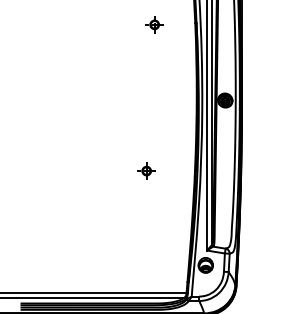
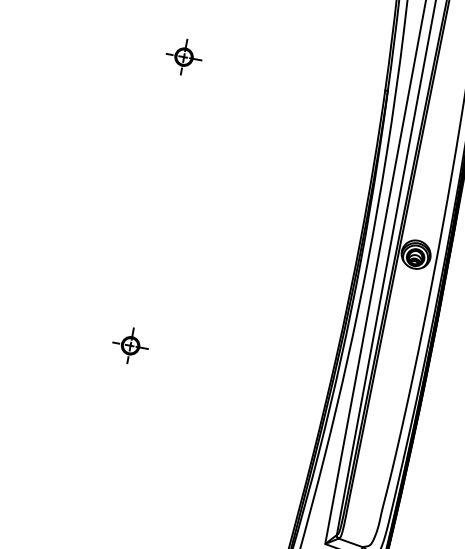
part: (154, 24) -> (183, 56), moved
part: (146, 170) -> (130, 344), moved

